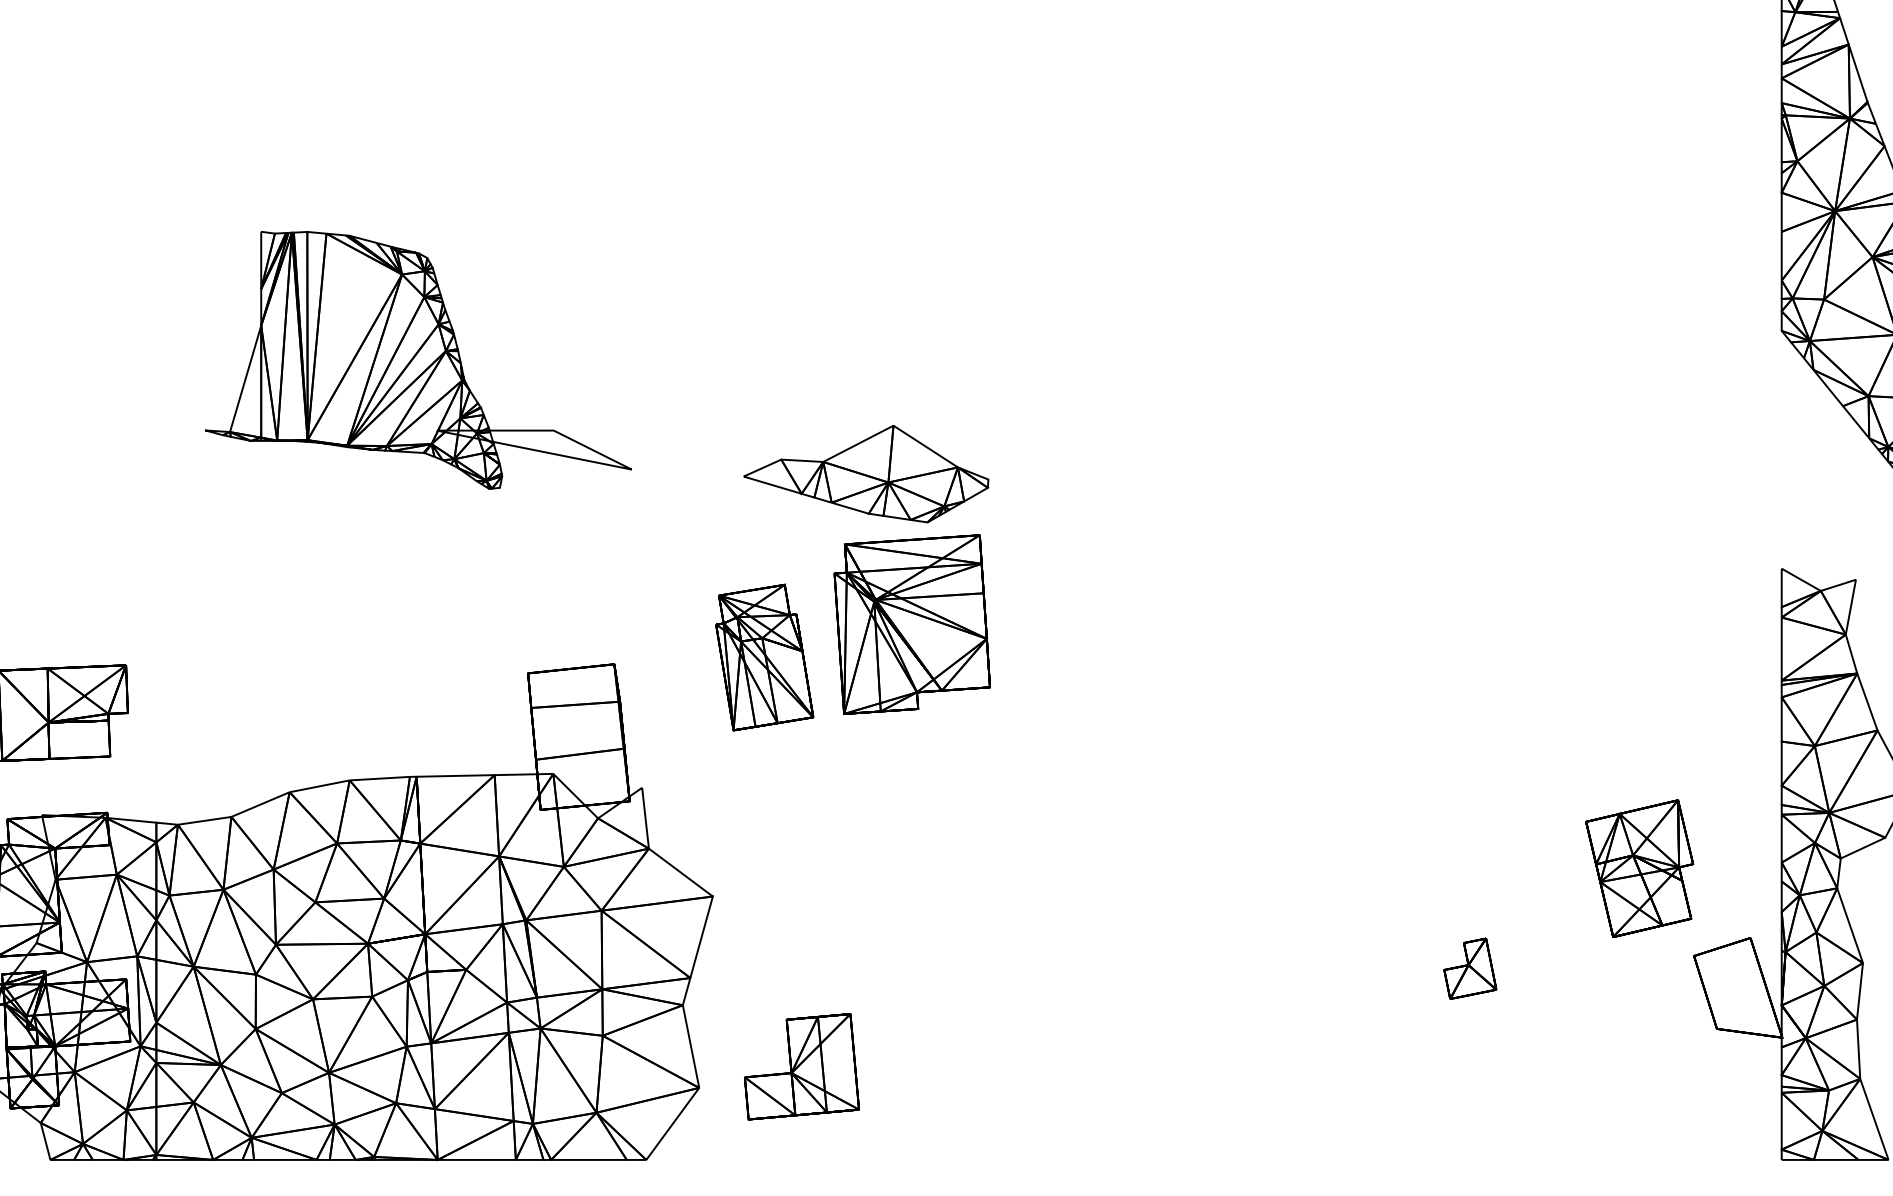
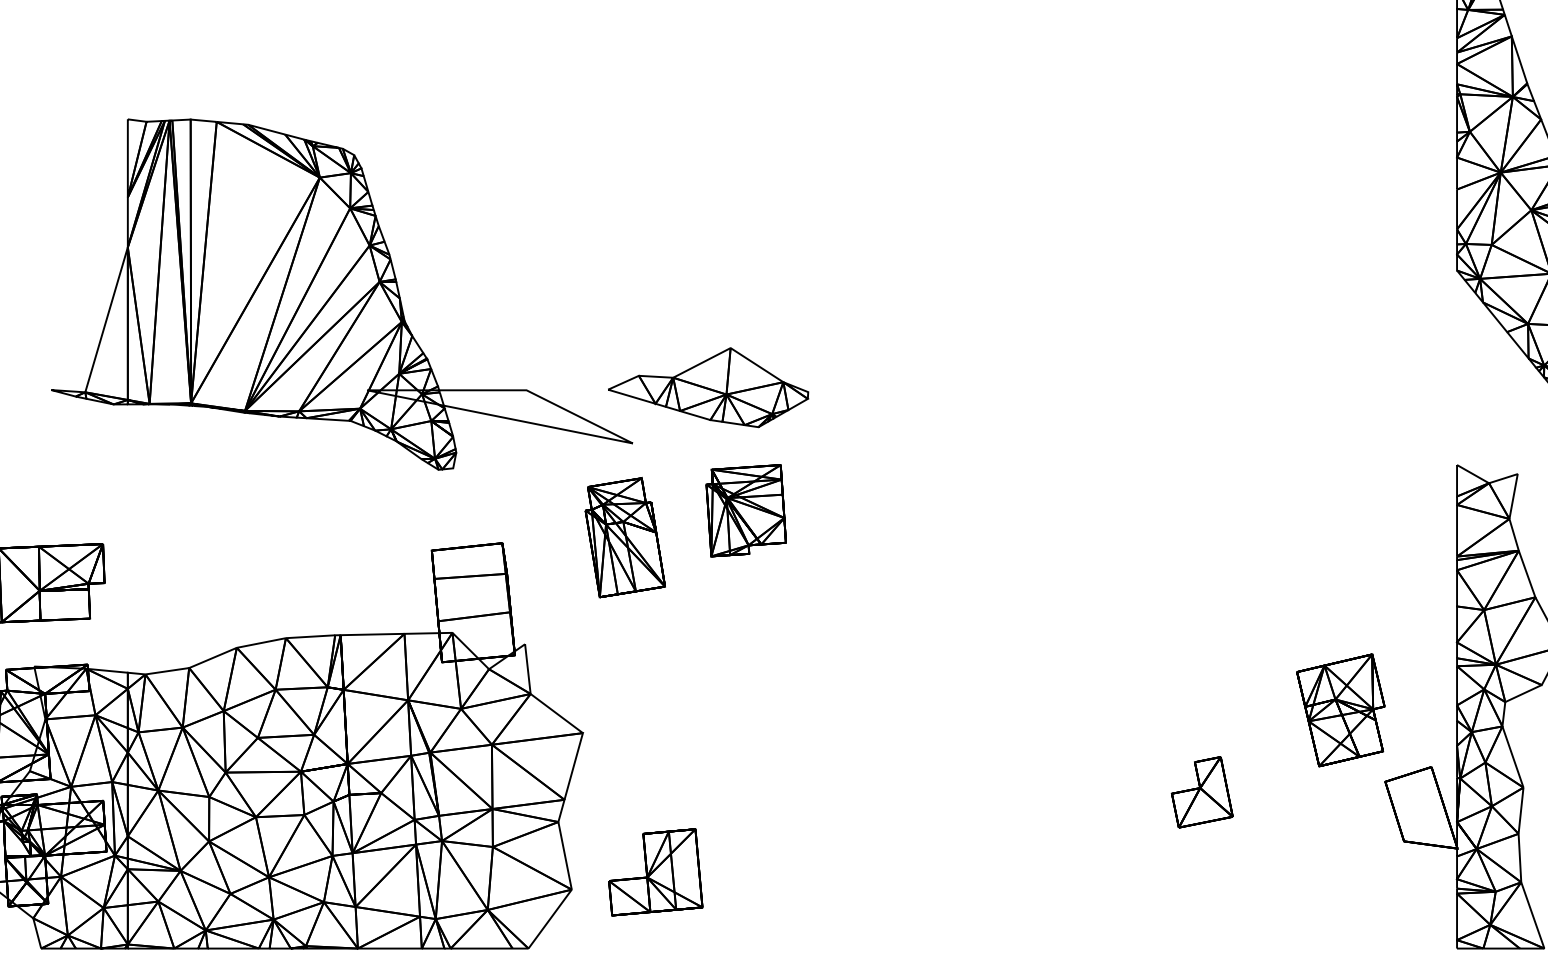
part: (418, 360) -> (342, 294), size x1.67
part: (912, 624) -> (746, 510), size x0.62
part: (1470, 968) -> (1202, 791), size x1.43

